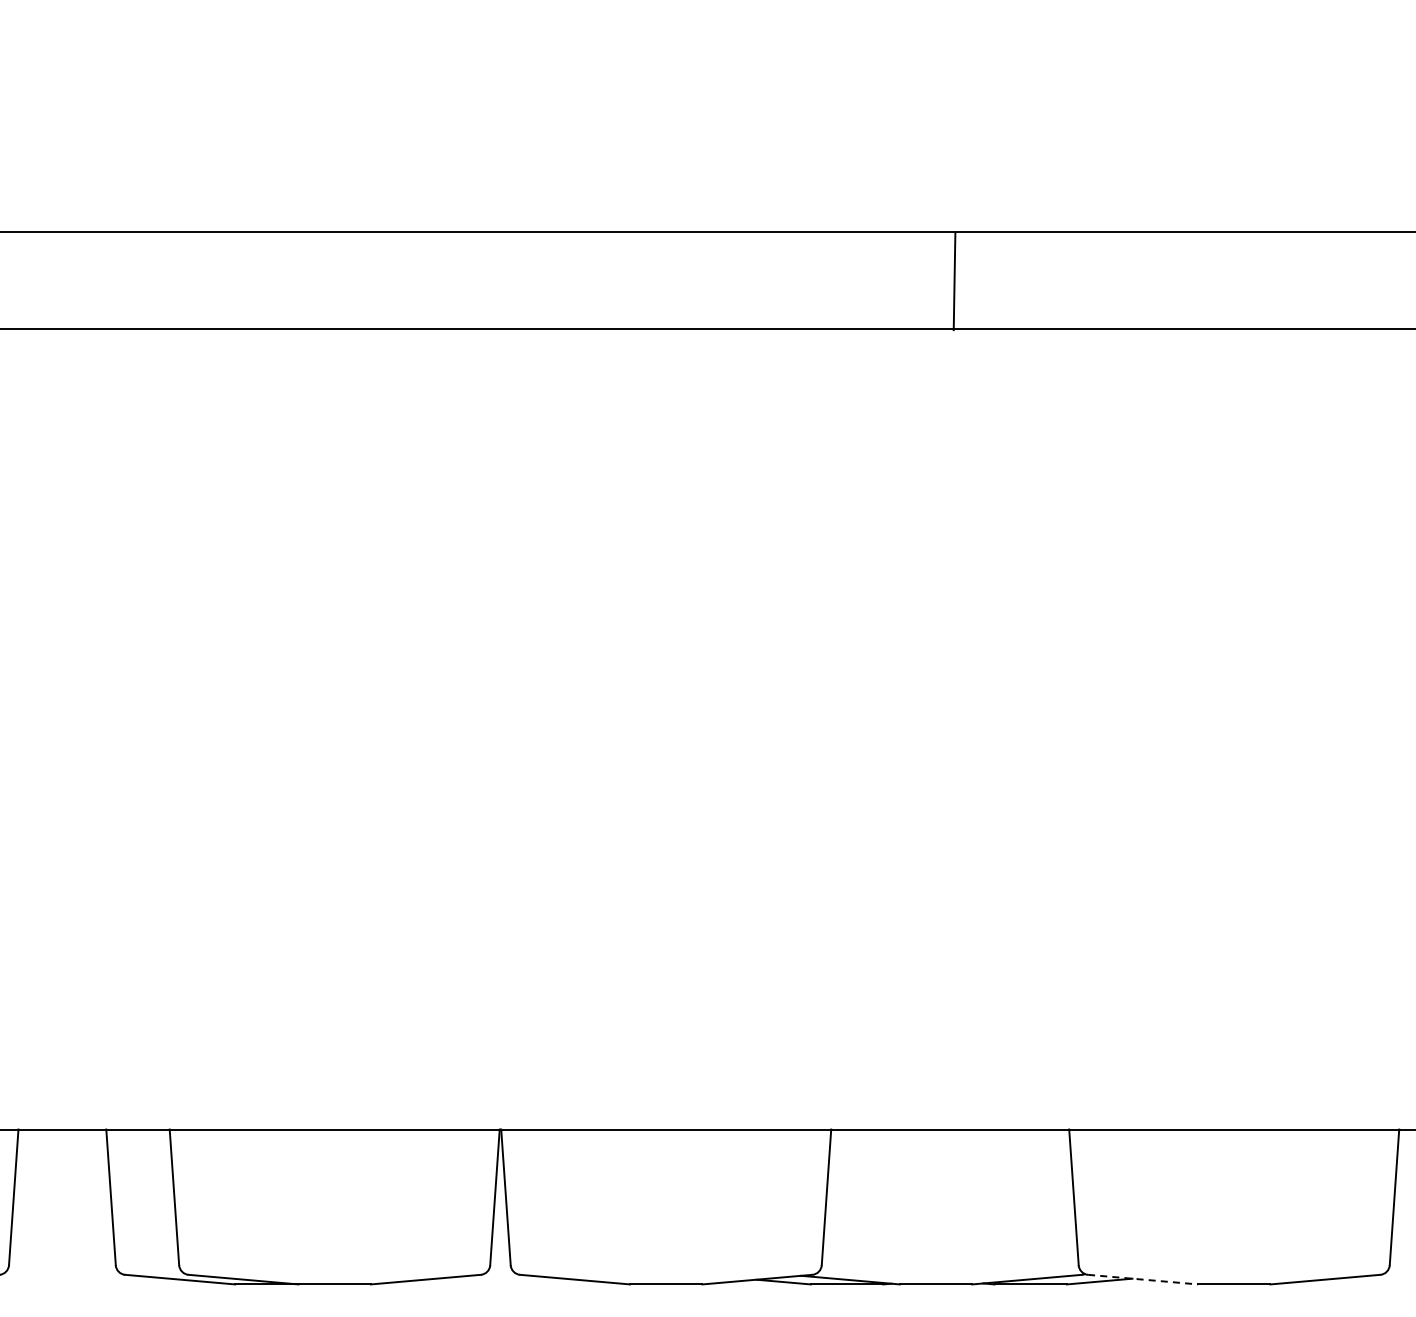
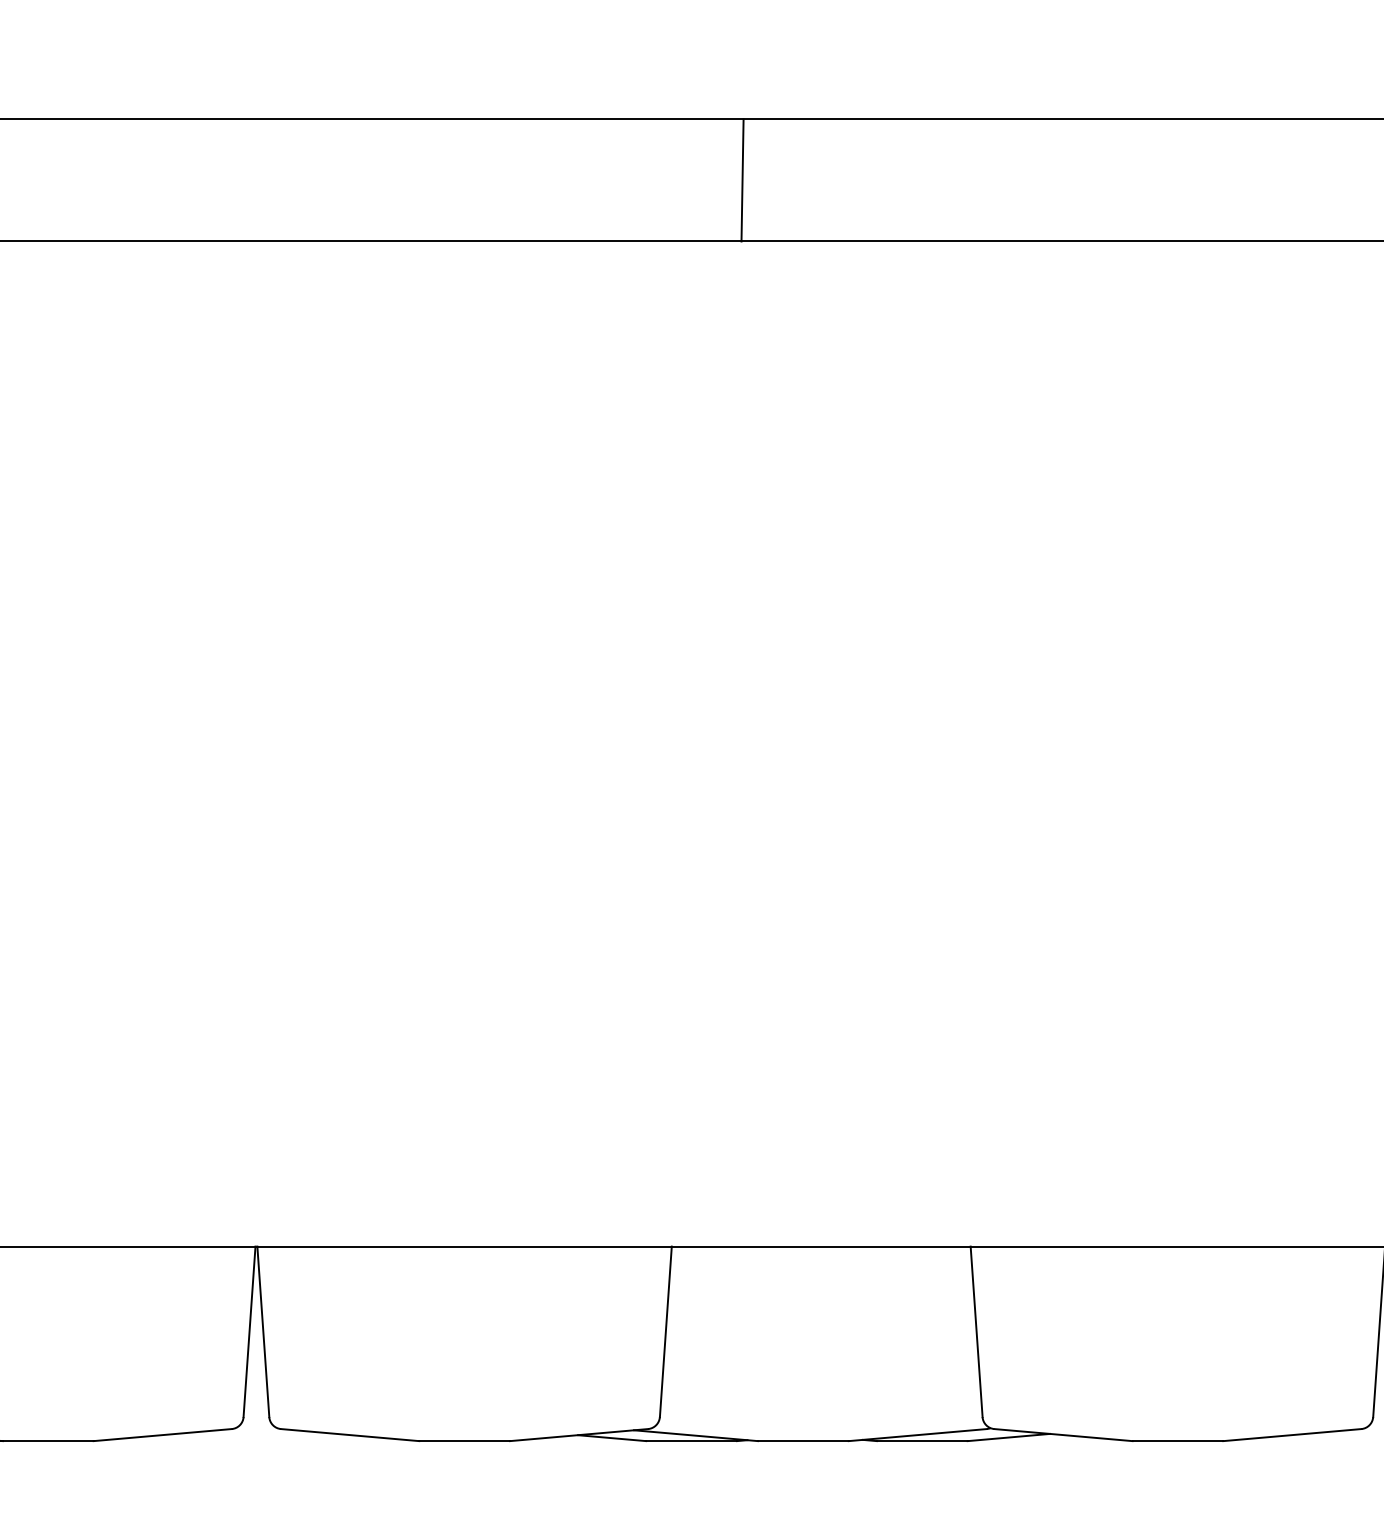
line: (954, 281) -> (742, 180), moved
line: (1143, 1279) -> (1063, 1434), dashed -> solid

